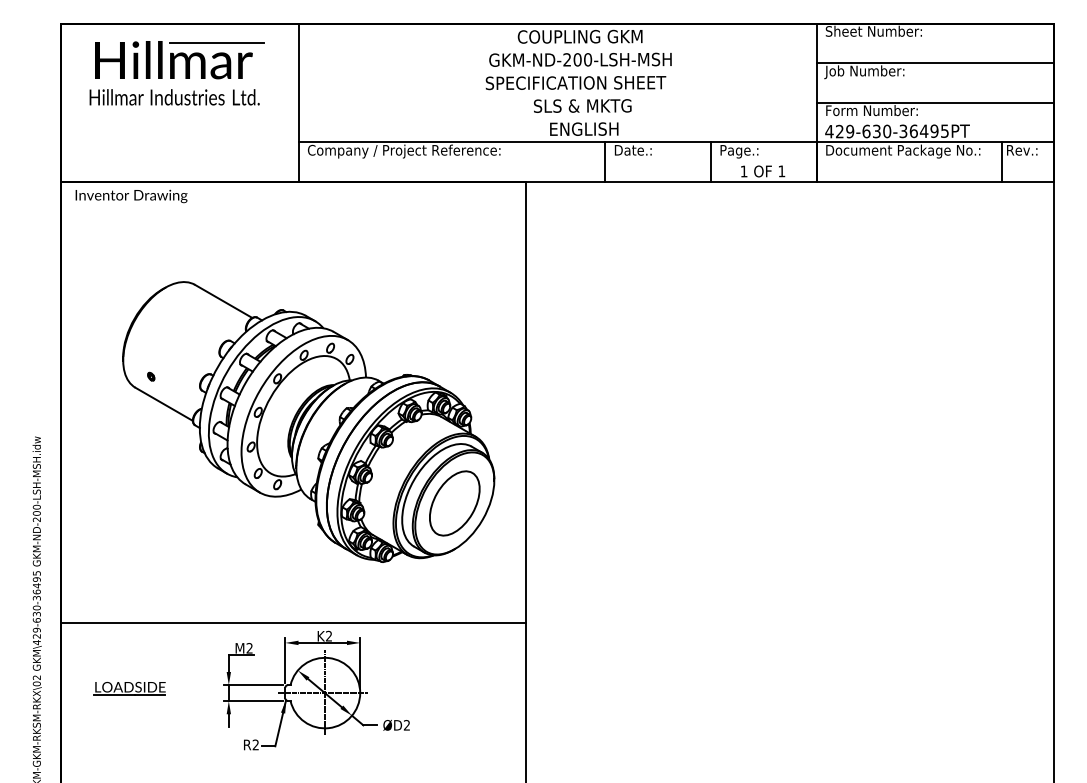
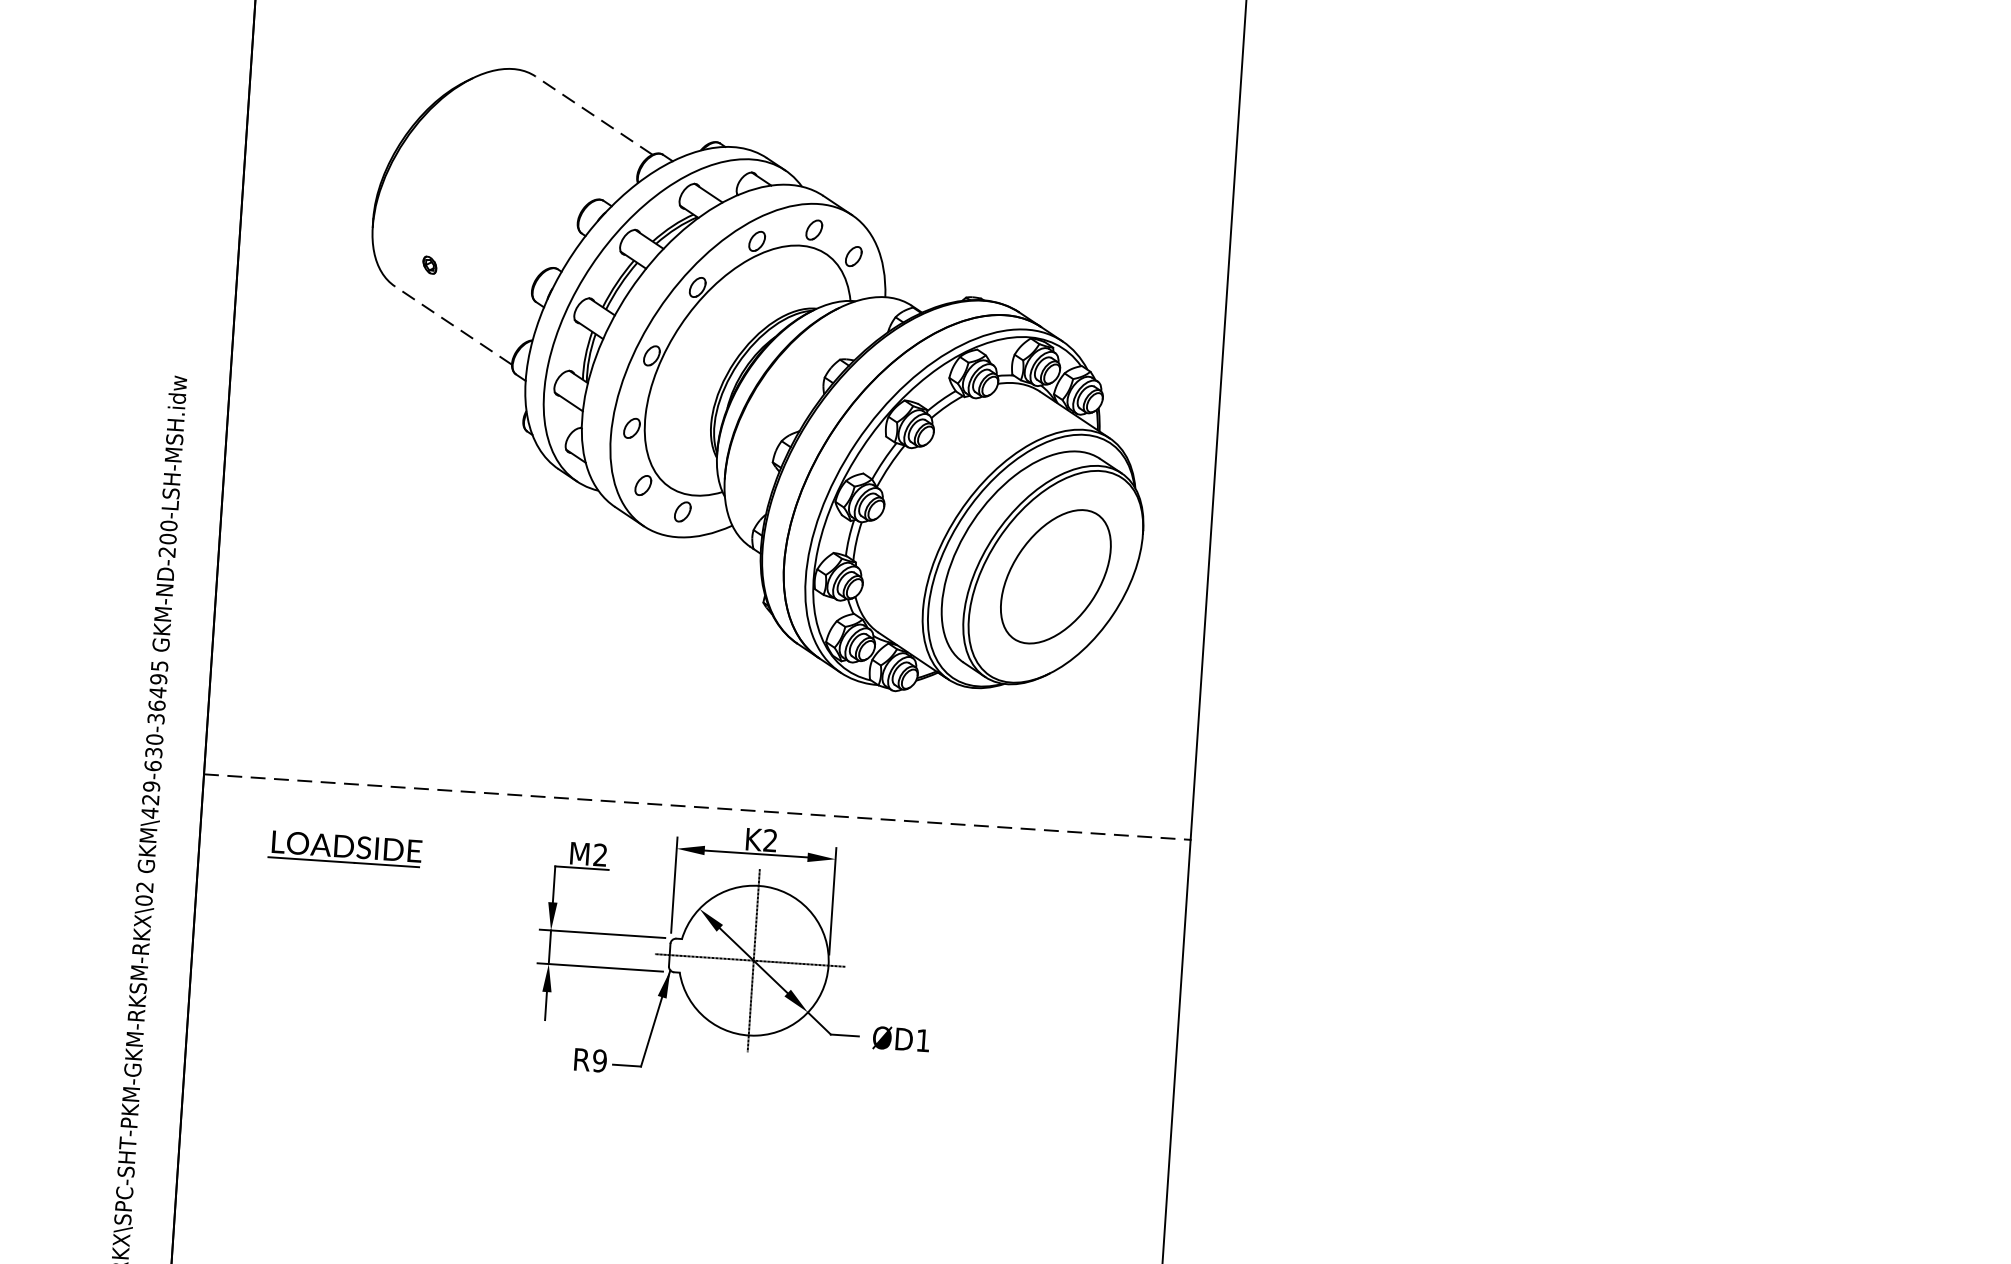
line: (223, 301) -> (593, 115), solid -> dashed
line: (163, 404) -> (451, 325), solid -> dashed
line: (293, 622) -> (696, 806), solid -> dashed
part: (129, 688) -> (344, 849), moved
text: (406, 725) -> (922, 1040), ØD2 -> ØD1
text: (255, 744) -> (599, 1059), R2 -> R9

